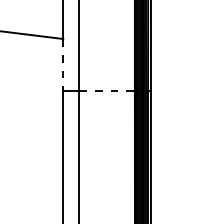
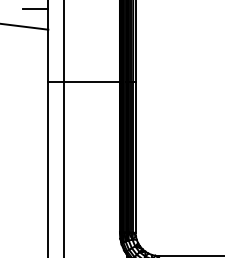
line: (50, 18) -> (35, 9), added
line: (63, 65) -> (48, 56), dashed -> solid
line: (107, 91) -> (92, 82), dashed -> solid

